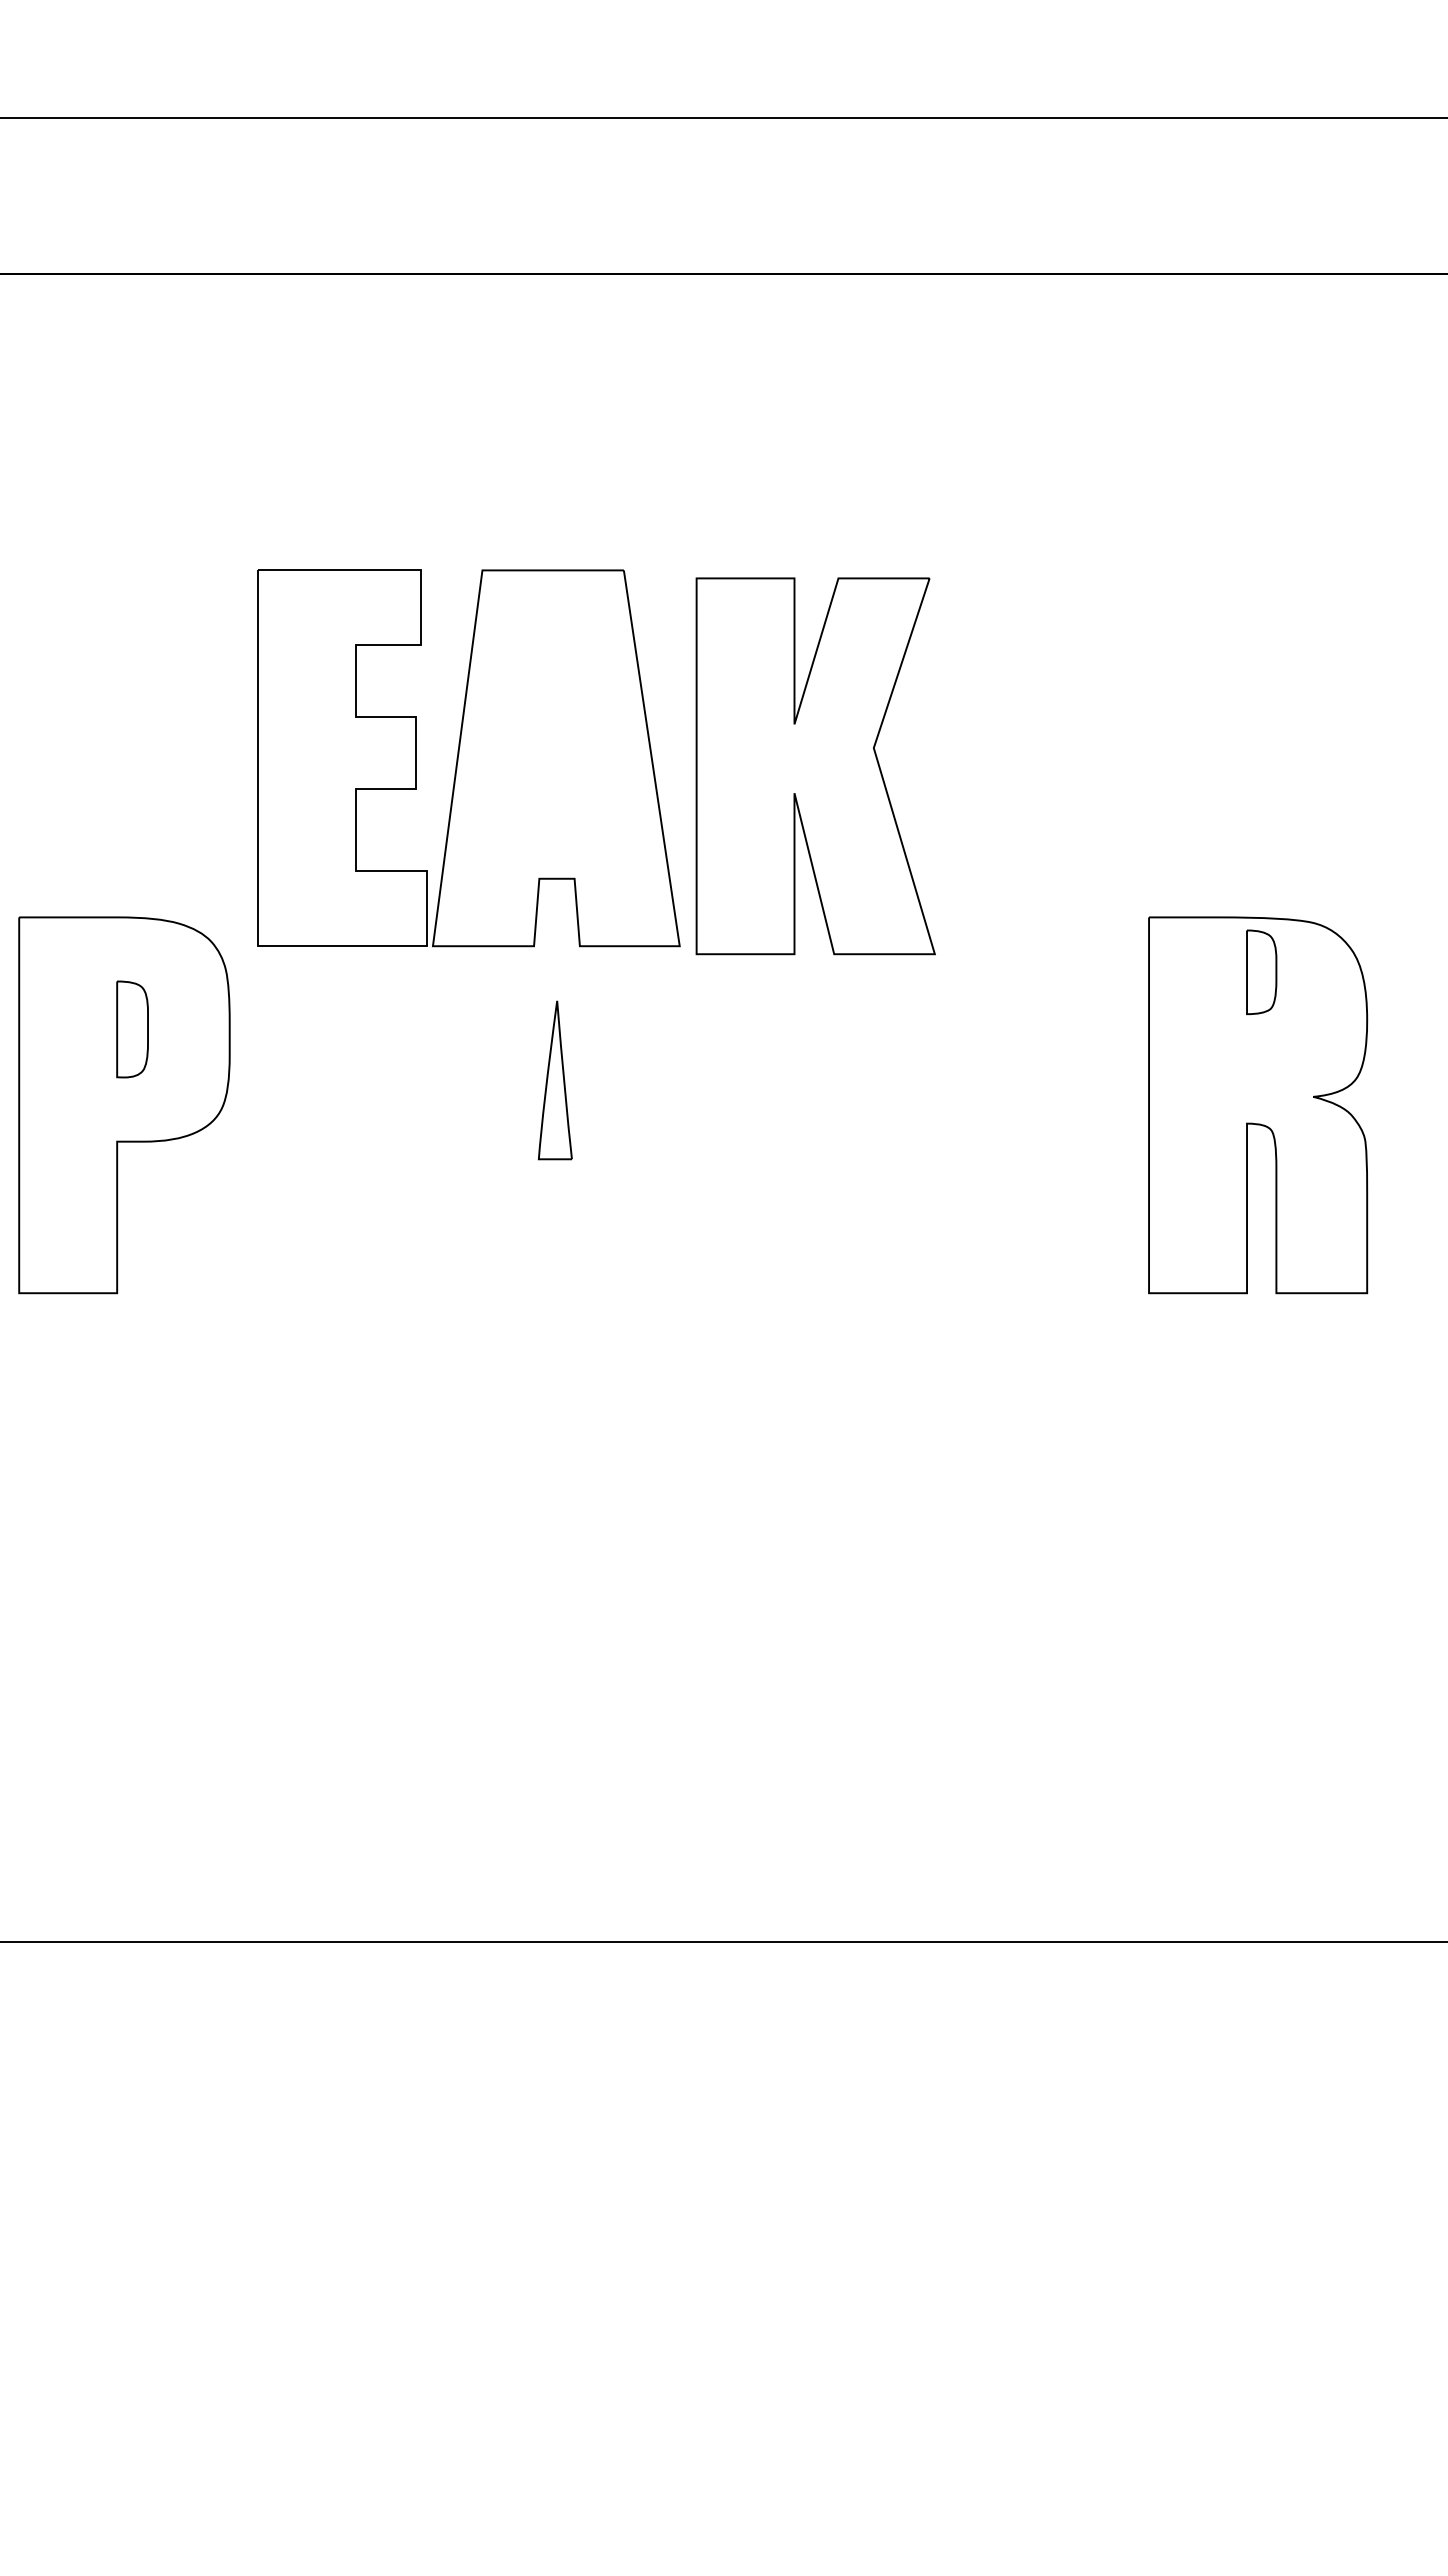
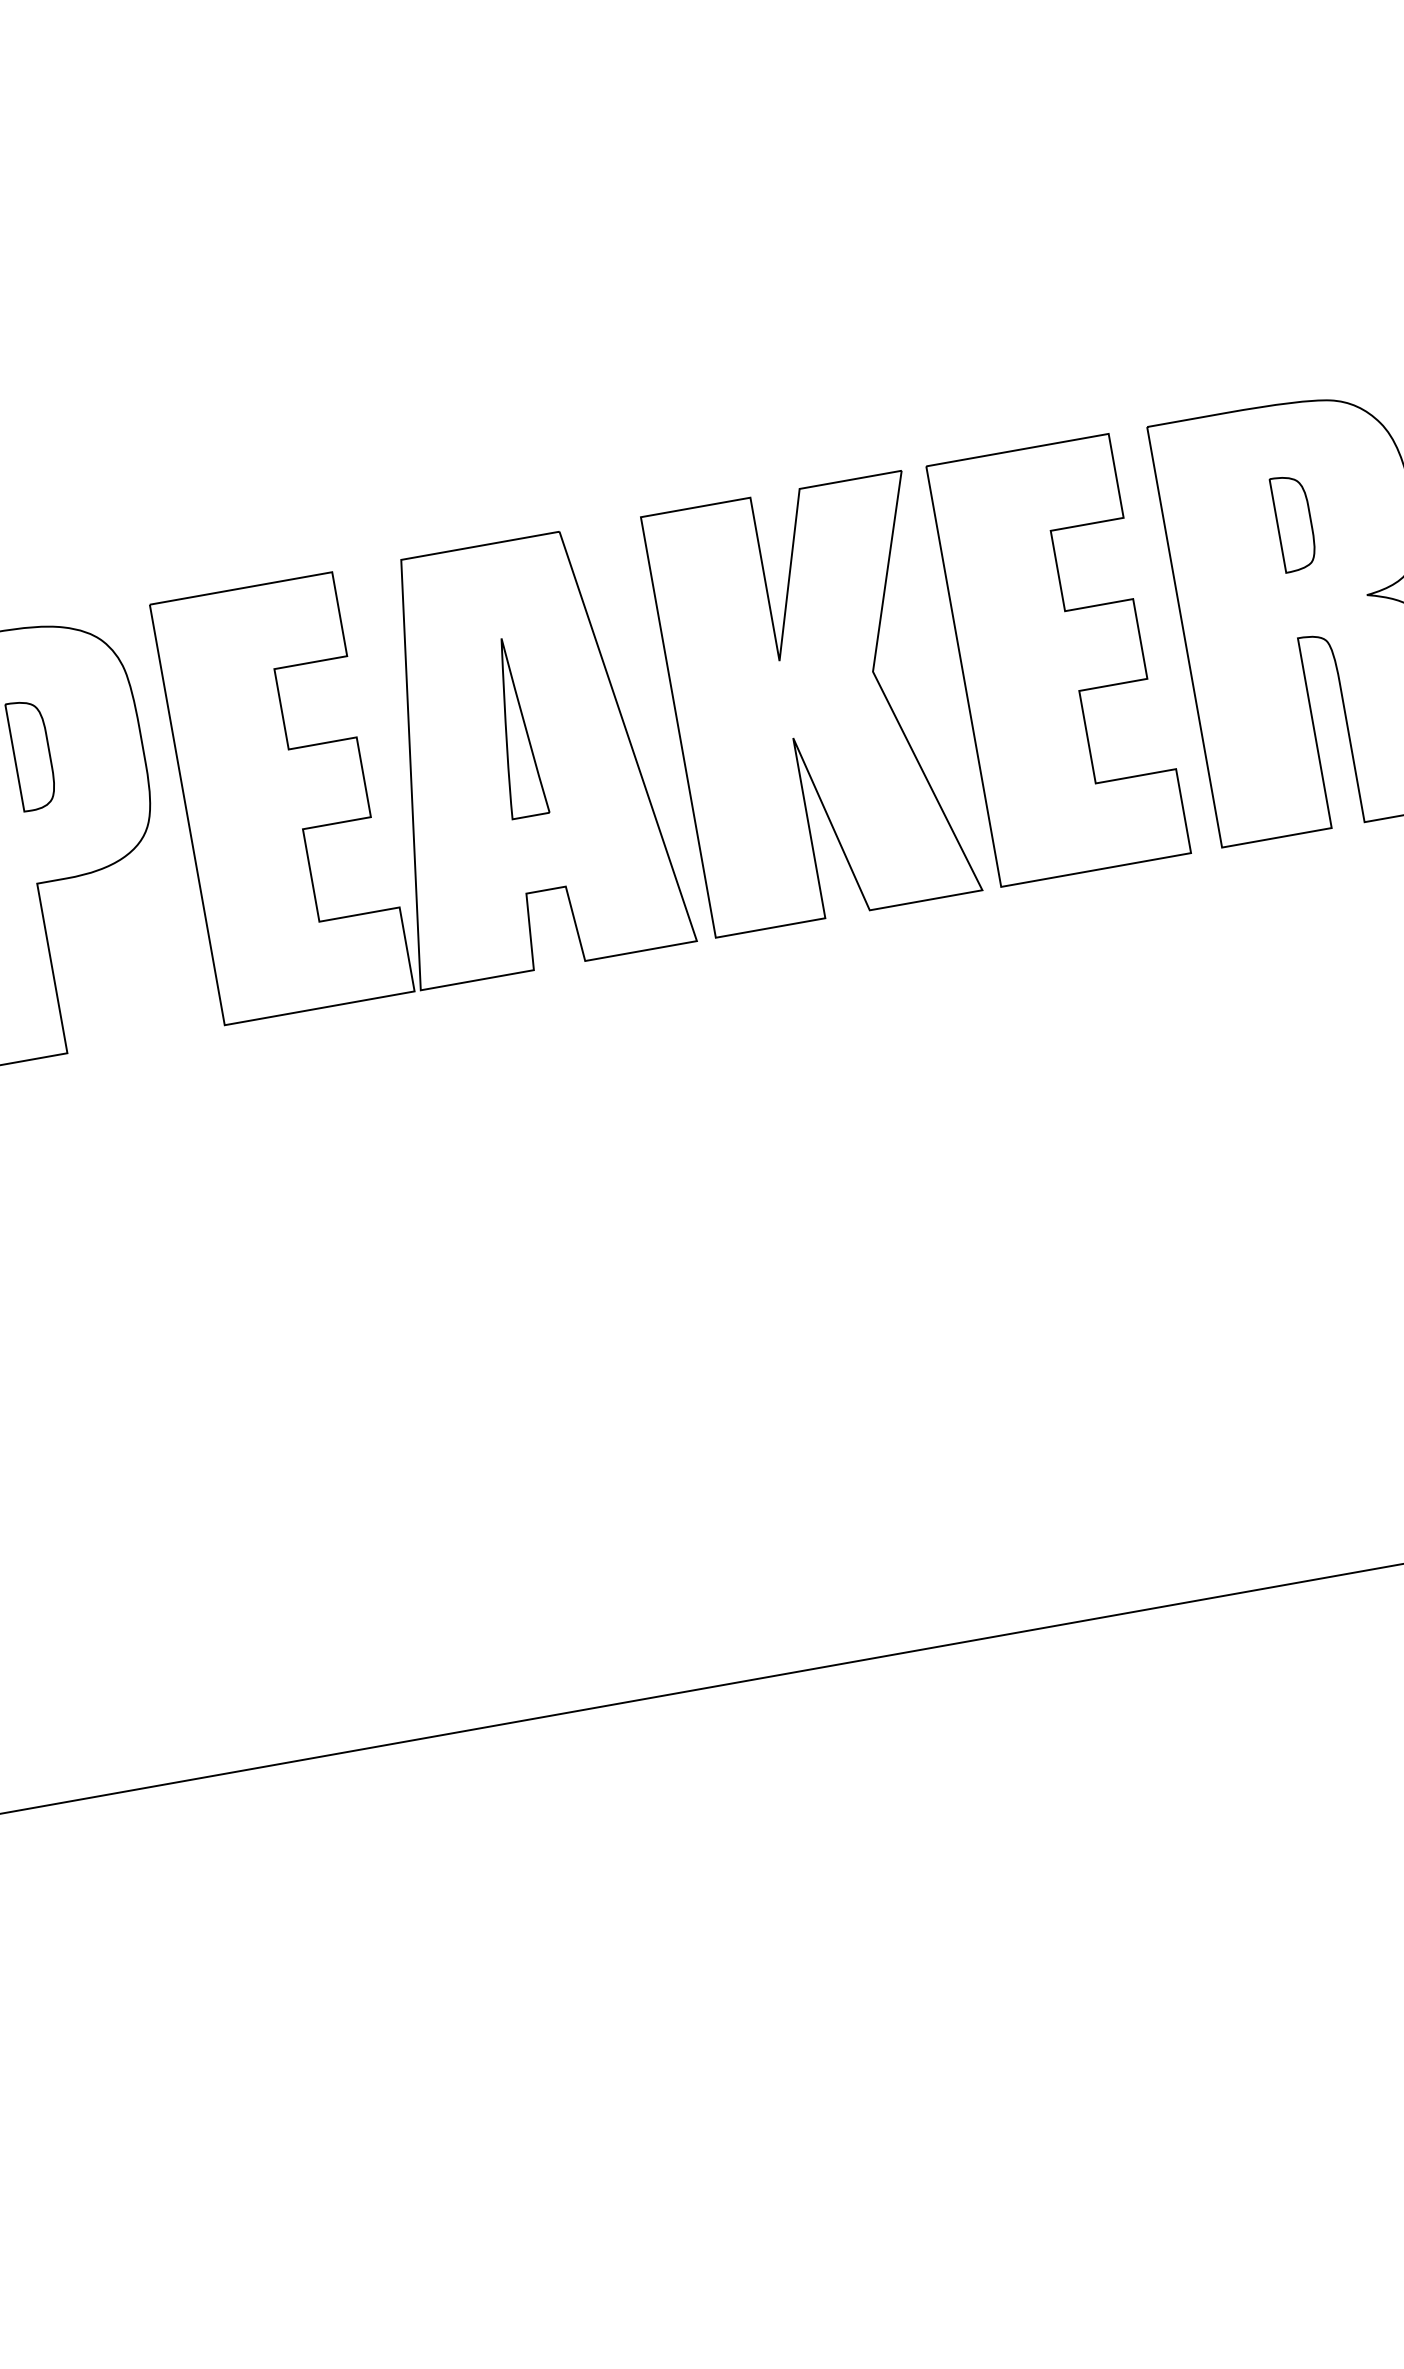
part: (468, 758) -> (423, 773), moved
part: (815, 766) -> (811, 704), moved
part: (1261, 972) -> (1294, 523), moved
part: (1036, 1104) -> (1058, 658), added

